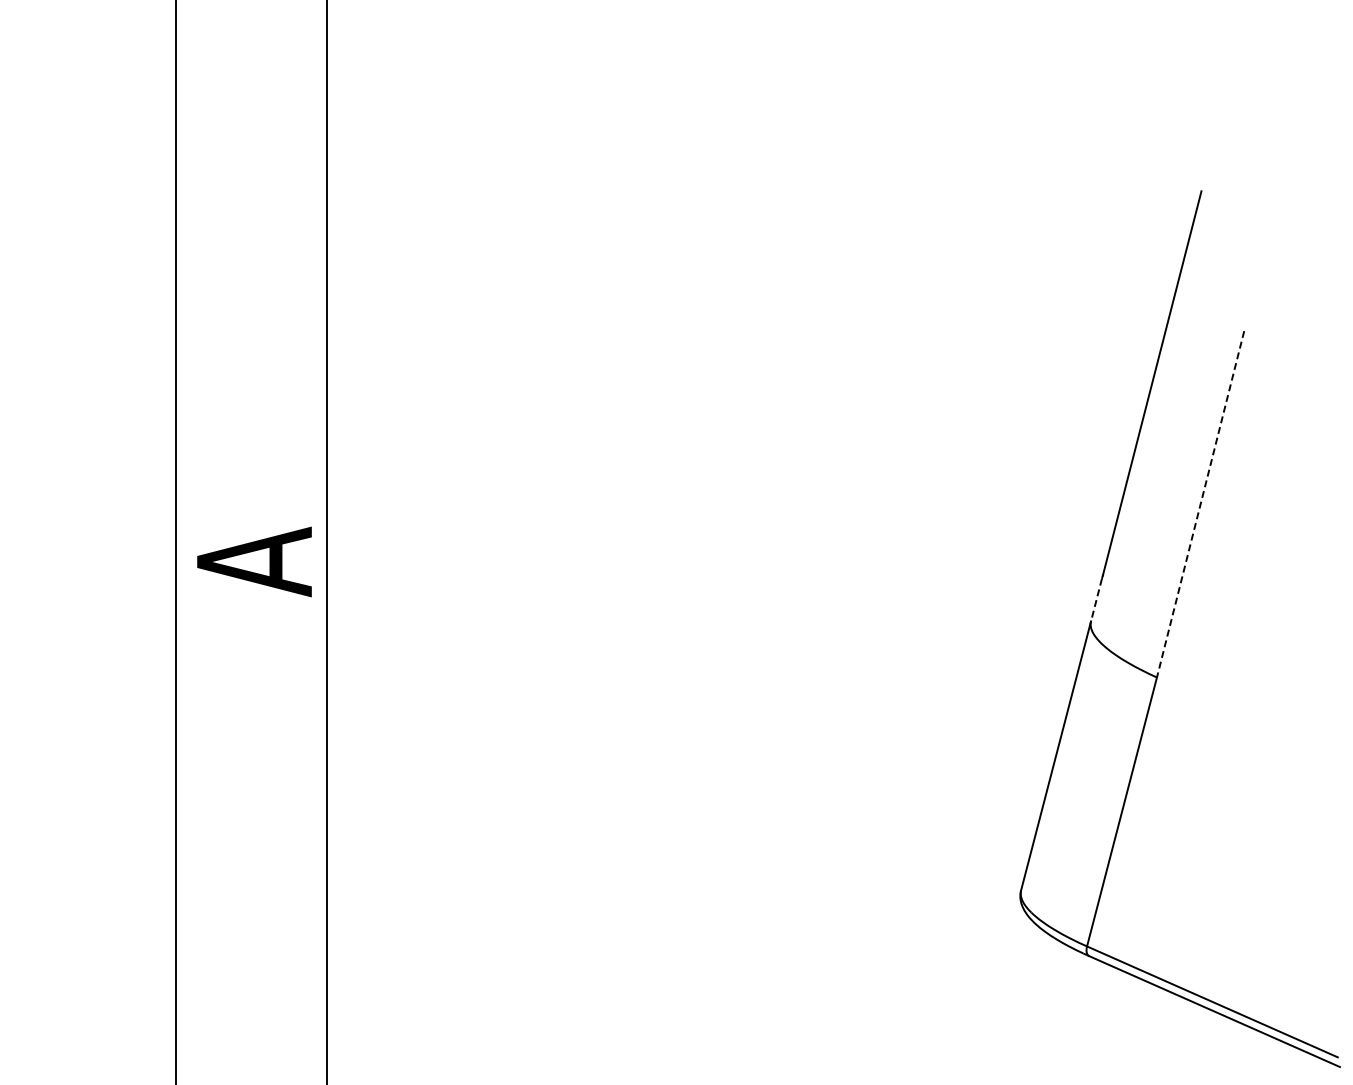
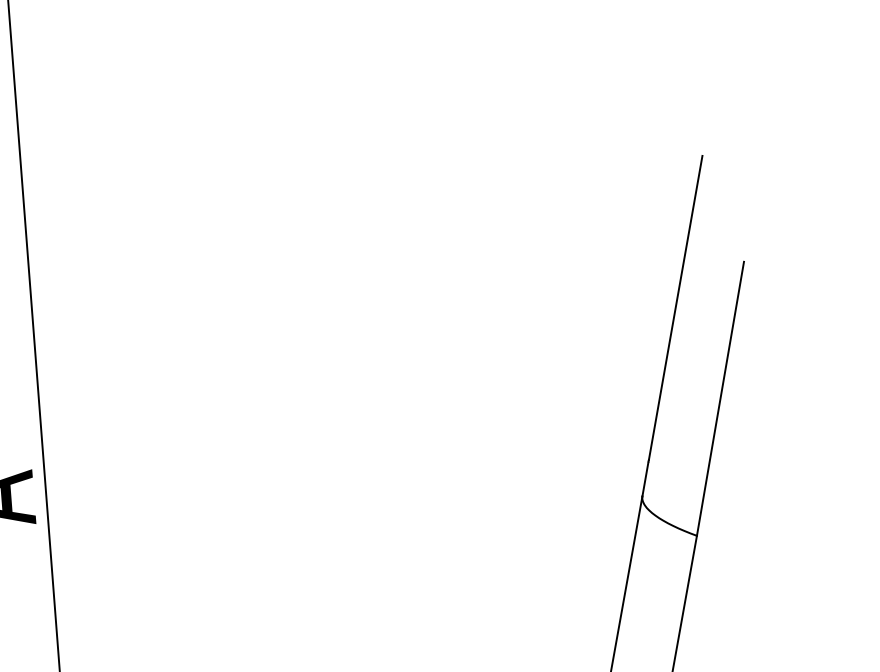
line: (1200, 504) -> (720, 399), dashed -> solid
line: (1096, 600) -> (645, 479), dashed -> solid

